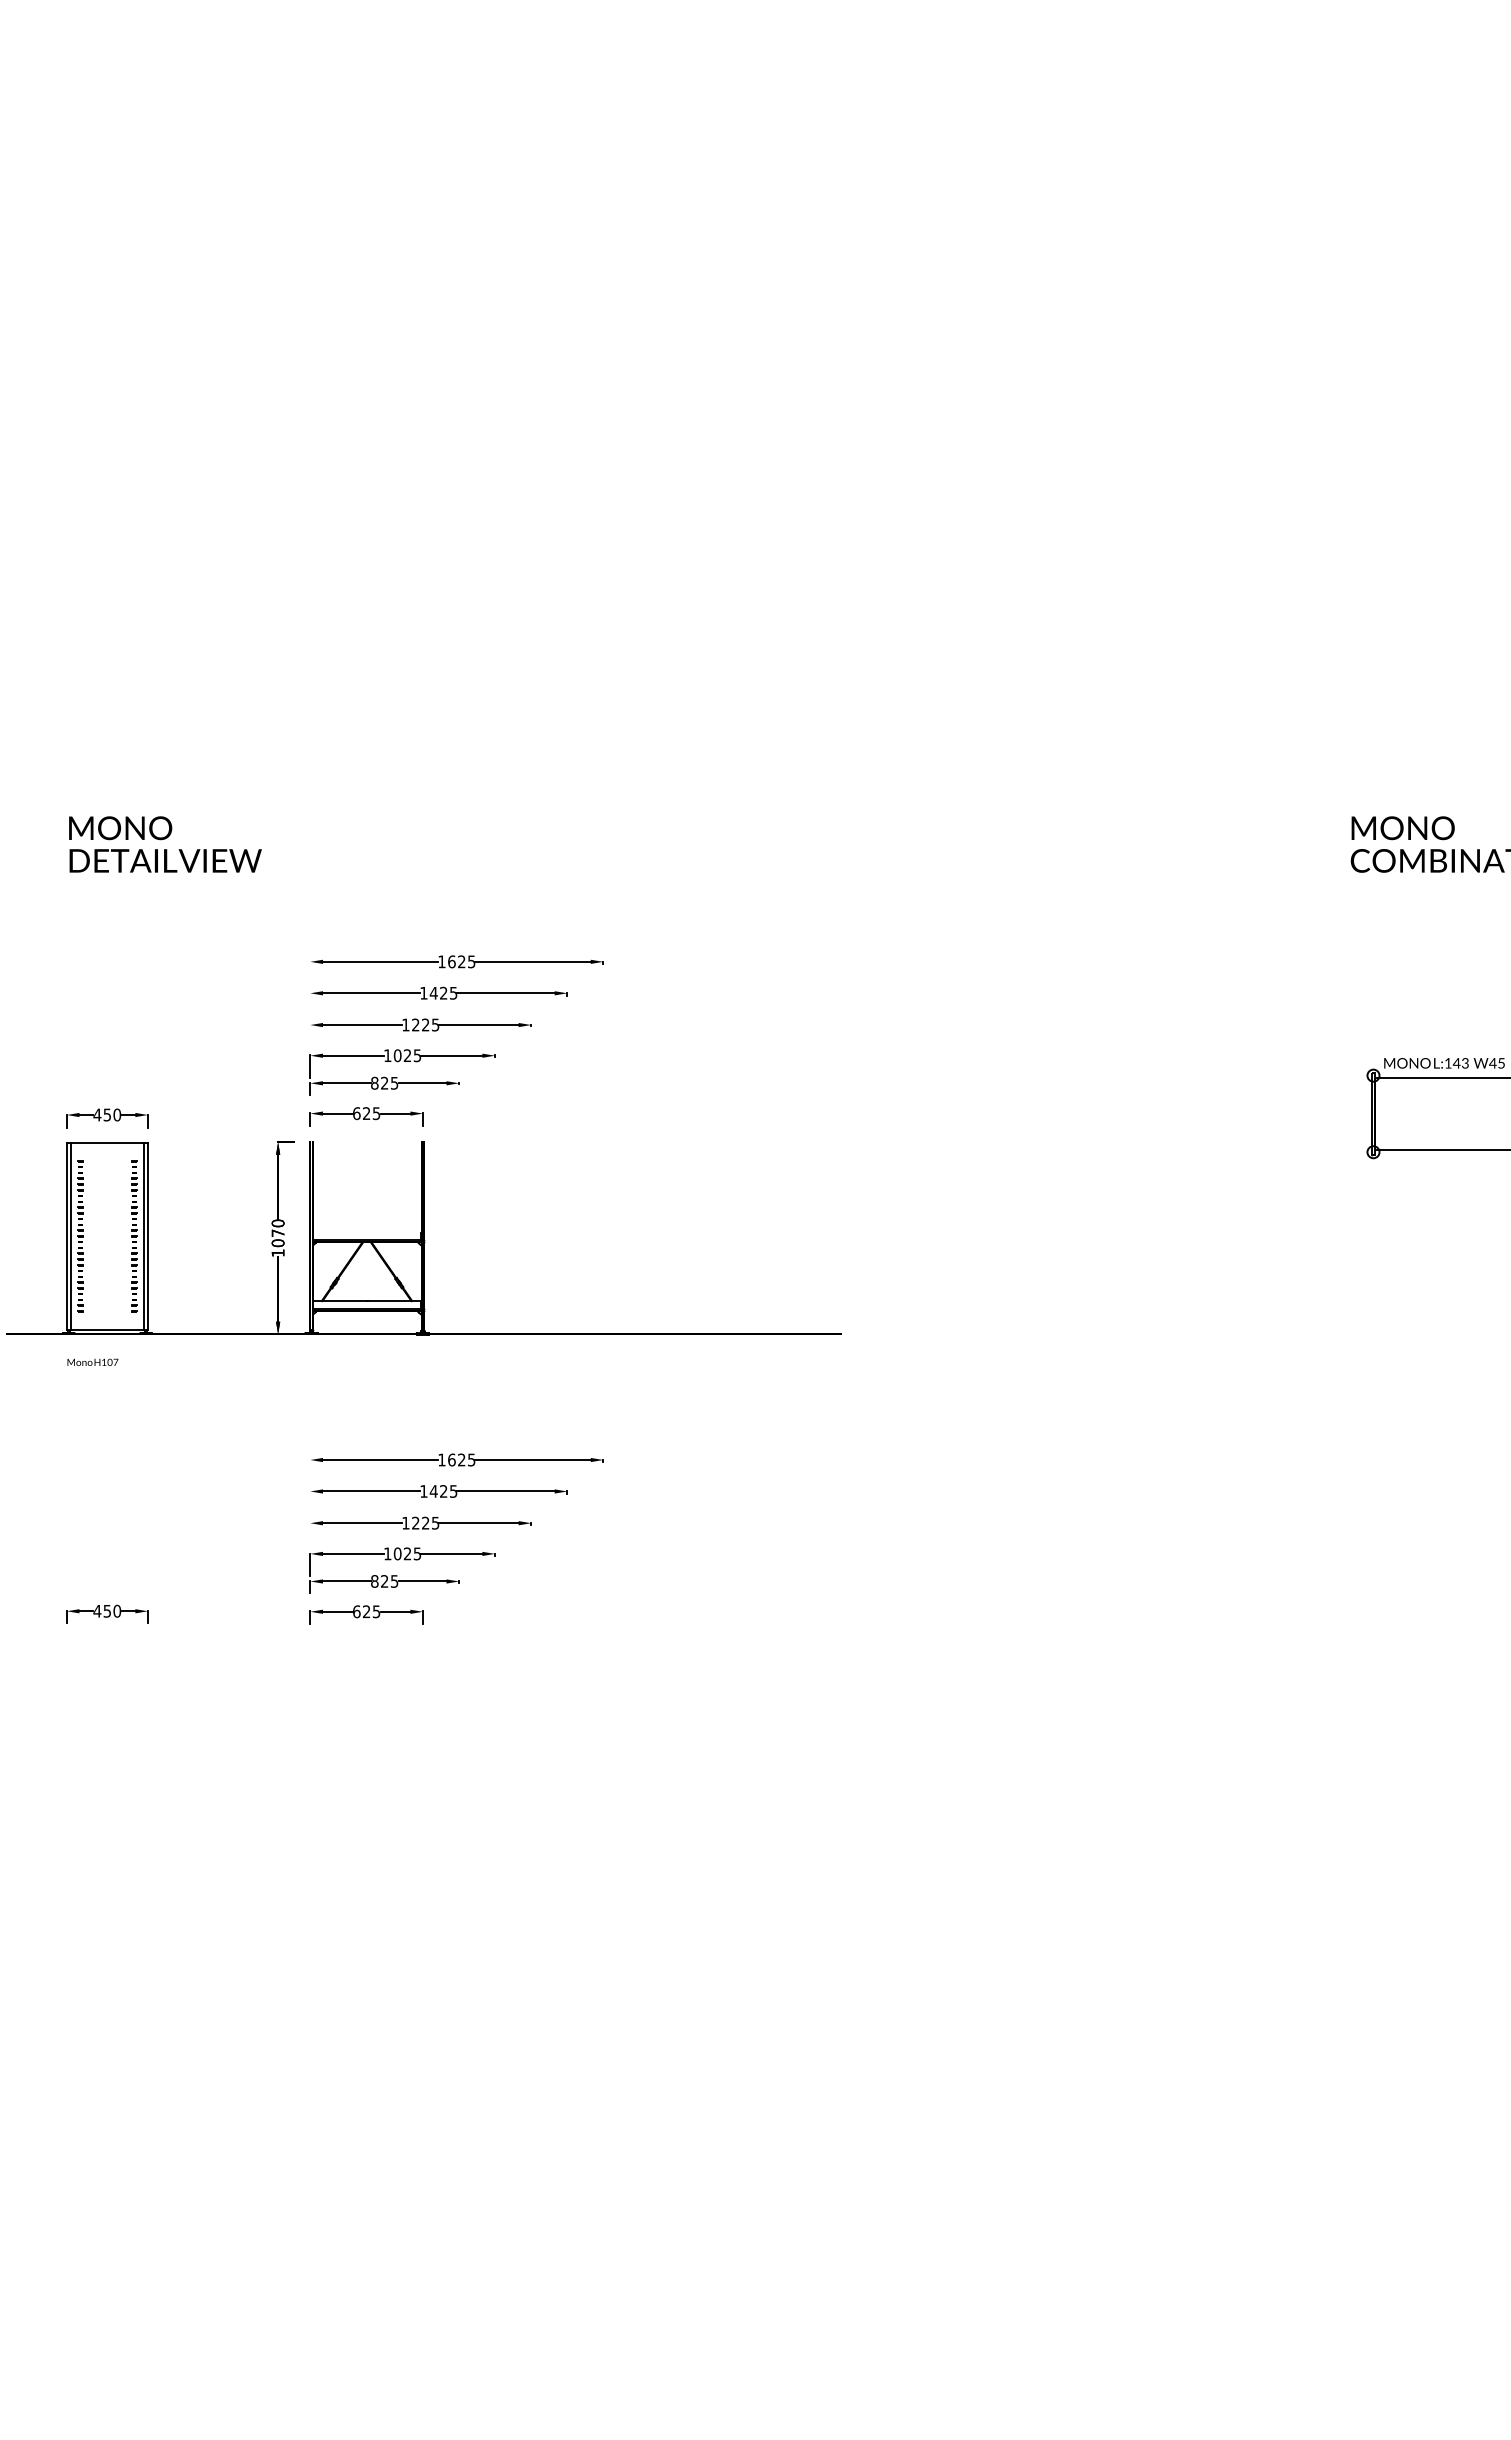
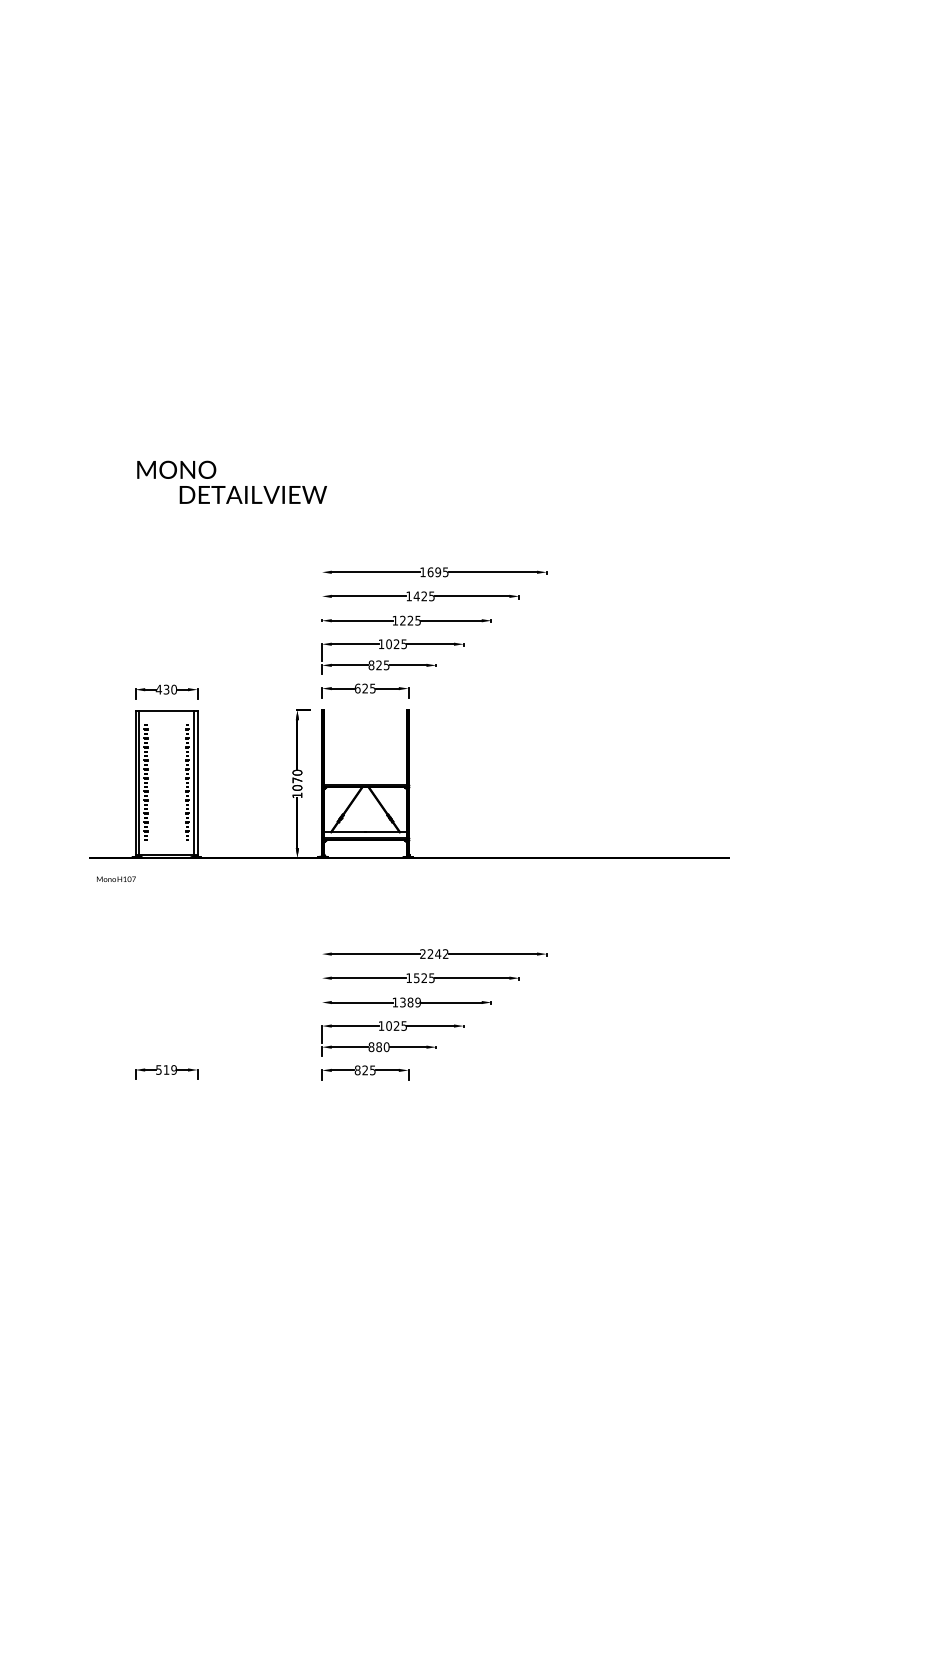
text: (165, 860) -> (253, 494), moved
text: (461, 961) -> (437, 572), 1625 -> 1695
text: (107, 1114) -> (166, 689), 450 -> 430
text: (92, 1361) -> (116, 878), moved
text: (456, 1459) -> (434, 953), 1625 -> 2242
text: (433, 1491) -> (416, 978), 1425 -> 1525
text: (425, 1522) -> (410, 1001), 1225 -> 1389
text: (389, 1581) -> (382, 1047), 825 -> 880
text: (106, 1611) -> (165, 1070), 450 -> 519
text: (356, 1611) -> (357, 1070), 625 -> 825

